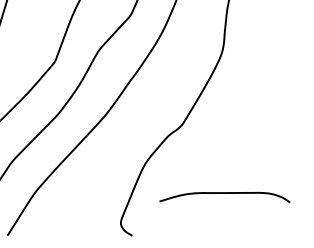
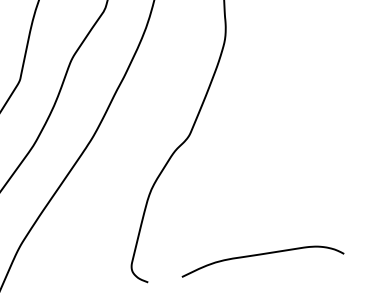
curve: (224, 193) -> (261, 254), moved

